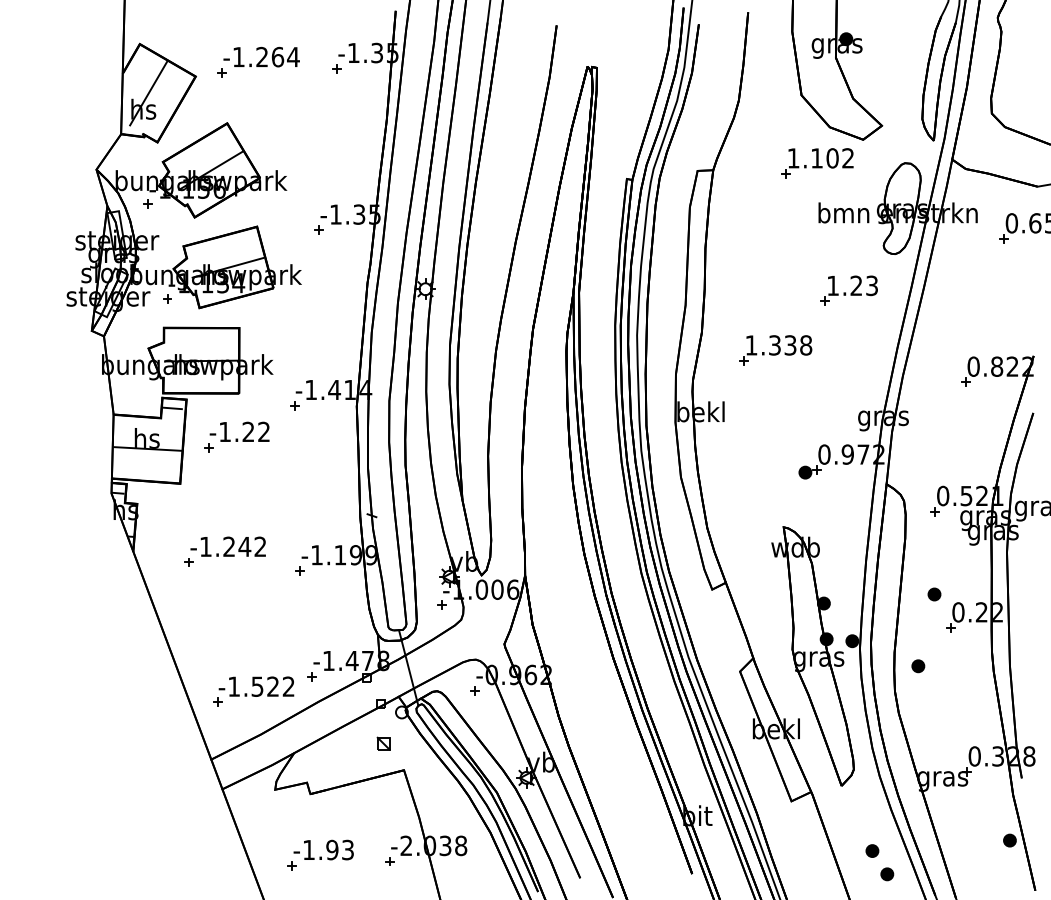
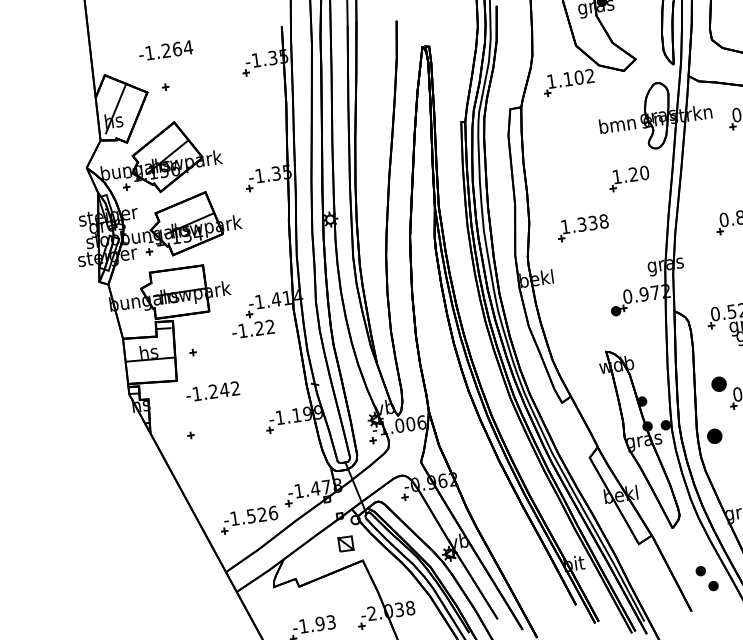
text: (261, 56) -> (165, 50), moved
part: (817, 163) -> (568, 82), moved
text: (872, 285) -> (644, 172), 1.23 -> 1.20
text: (239, 431) -> (253, 329), moved
text: (227, 546) -> (212, 391), moved
part: (934, 594) -> (719, 384), size x1.6
part: (918, 666) -> (714, 436), size x1.6
text: (288, 686) -> (273, 513), -1.522 -> -1.526
part: (383, 743) -> (345, 543), size x1.6

